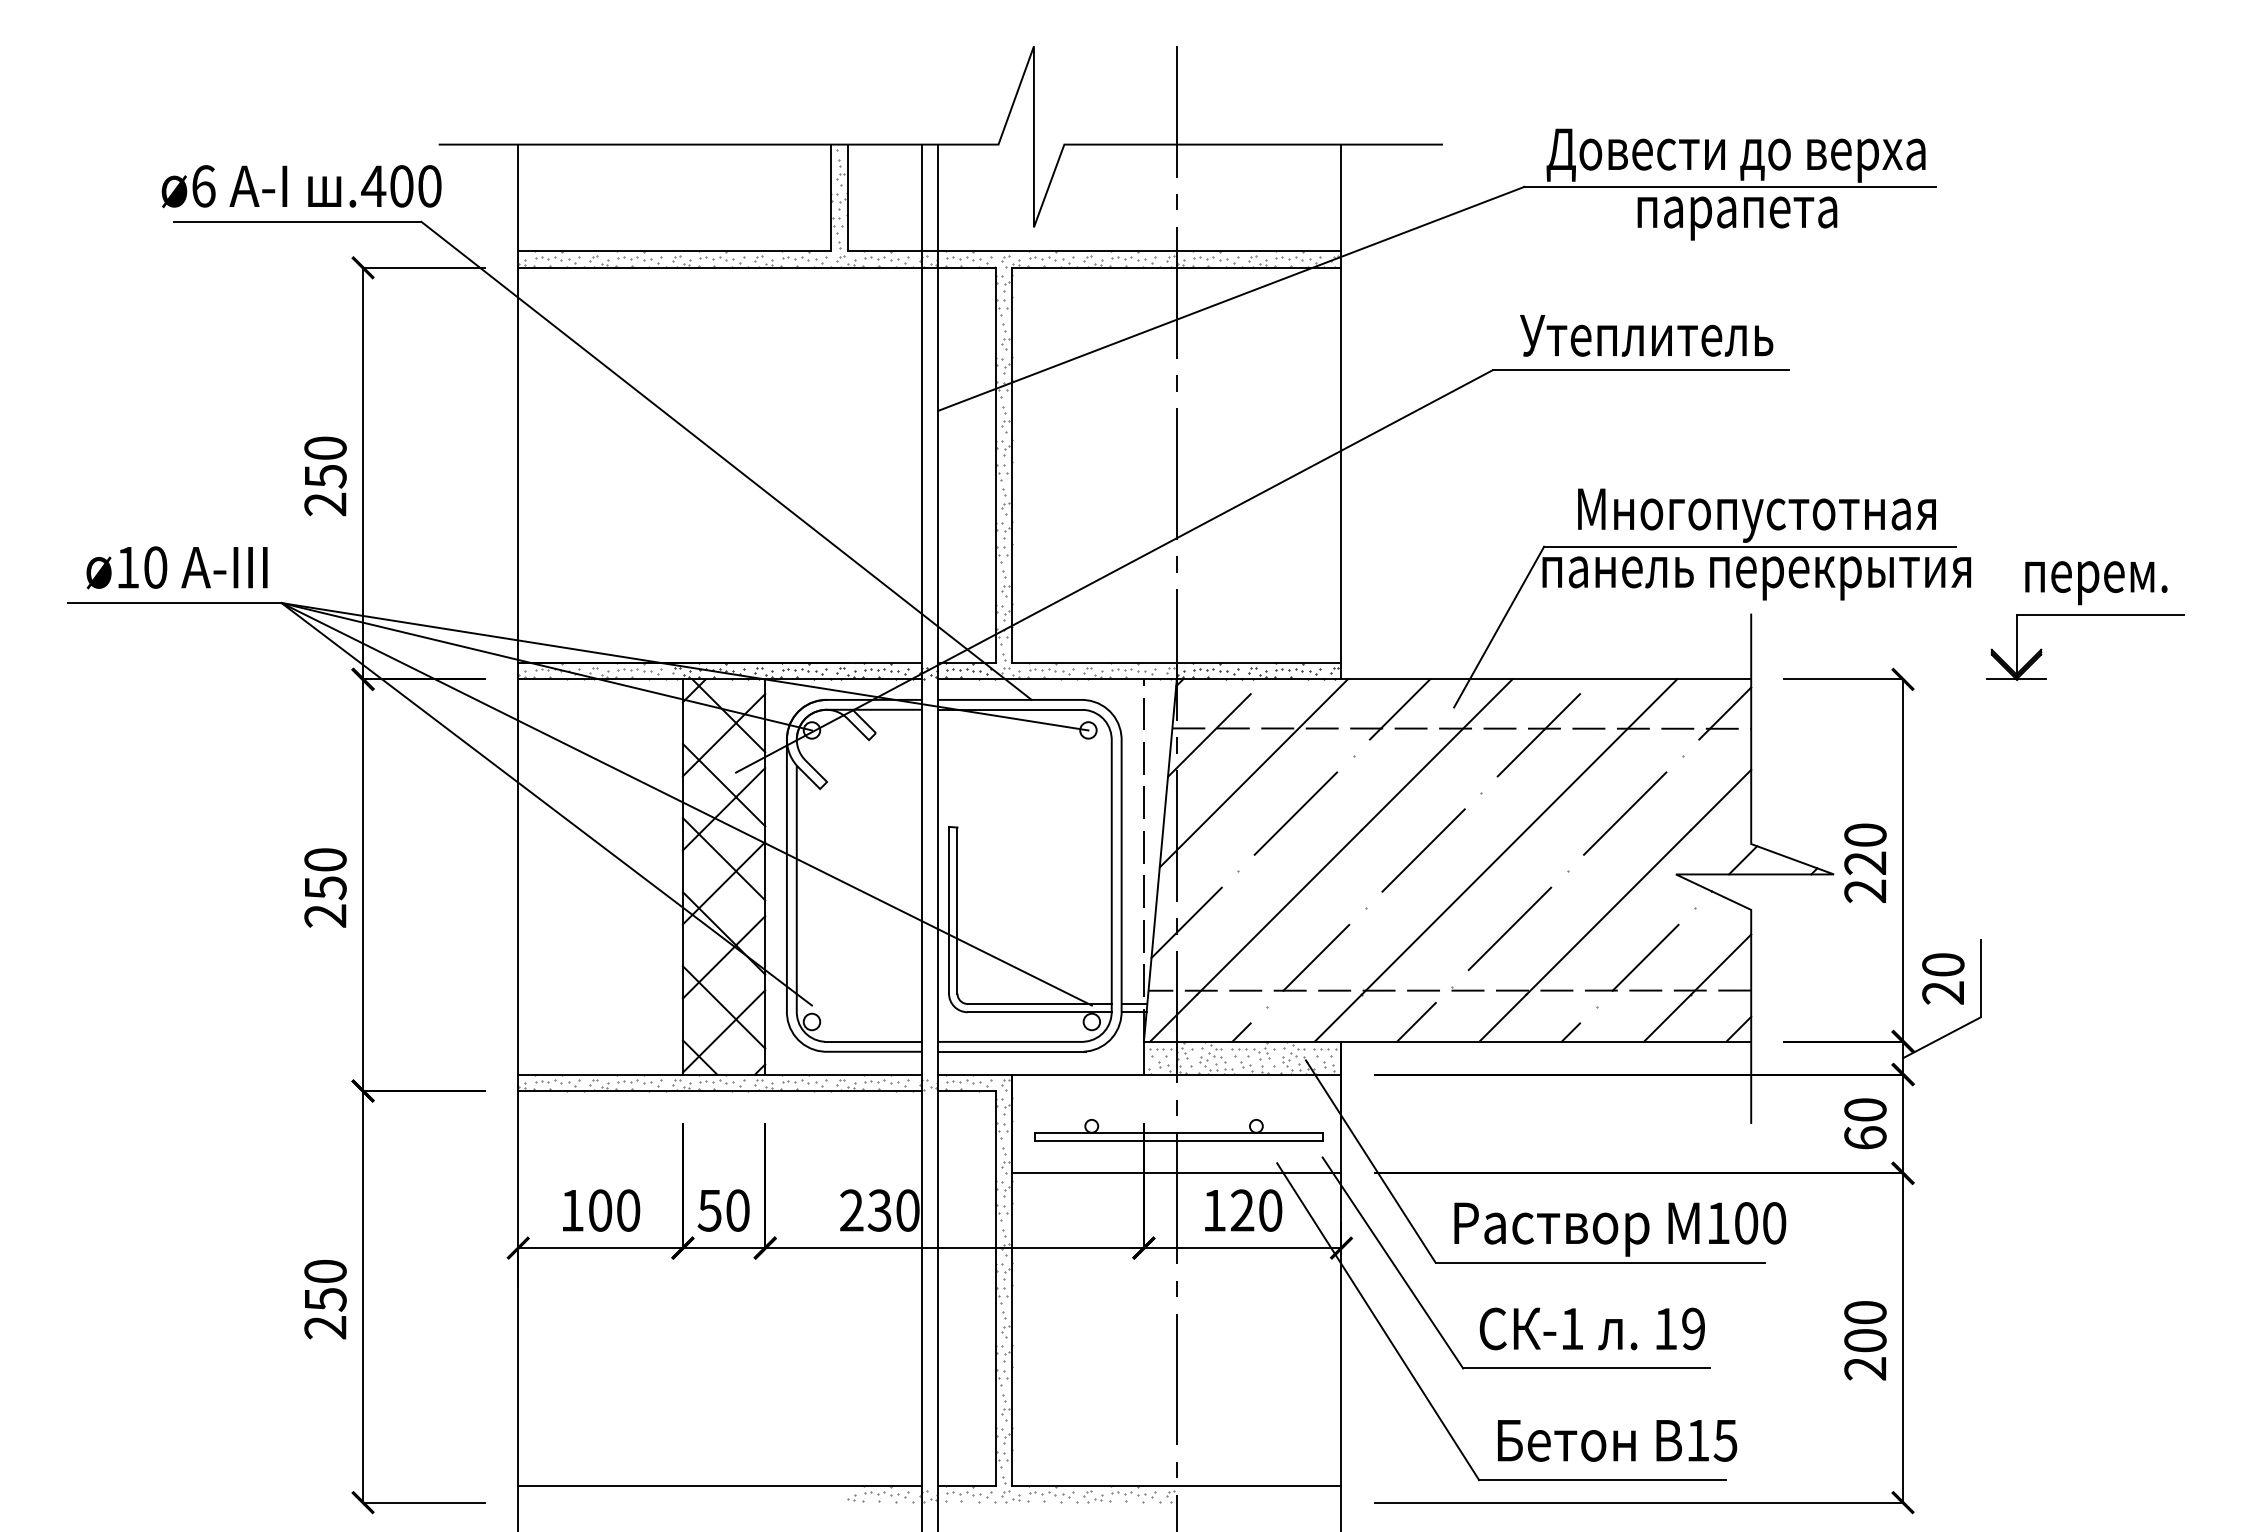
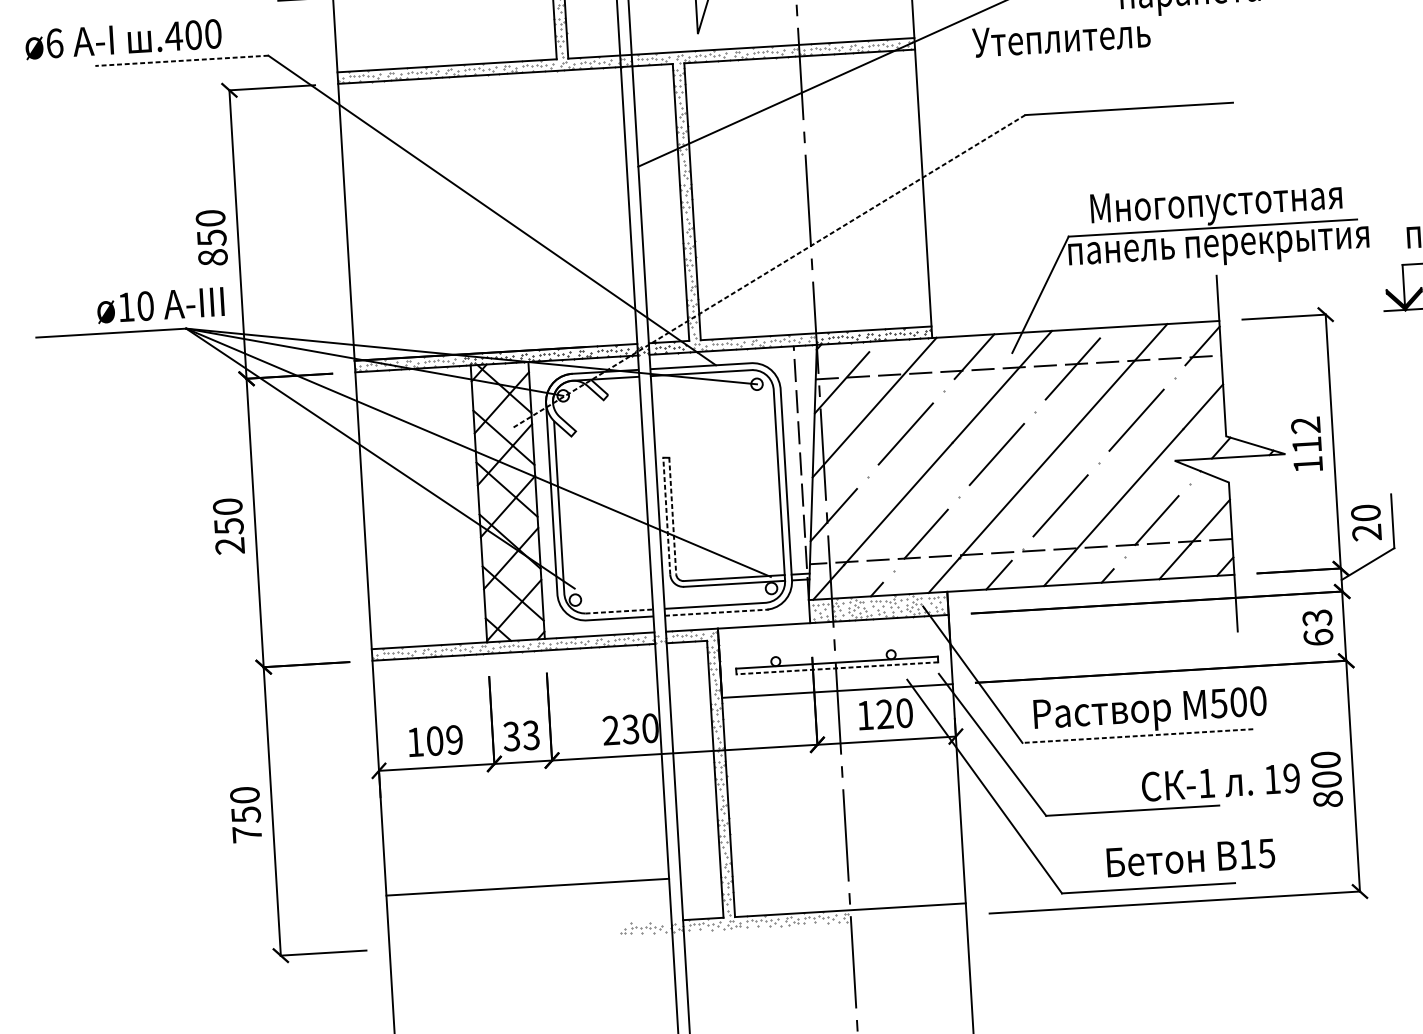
text: (301, 186) -> (123, 39), moved
line: (297, 221) -> (181, 60), solid -> dashed
text: (1646, 335) -> (1061, 37), moved
text: (325, 504) -> (212, 257), 250 -> 850
text: (176, 567) -> (160, 305), moved
line: (1114, 571) -> (768, 271), solid -> dashed
text: (1865, 862) -> (1307, 444), 220 -> 112
line: (949, 909) -> (667, 515), solid -> dashed
line: (957, 911) -> (672, 516), solid -> dashed
line: (873, 1041) -> (619, 611), solid -> dashed
line: (1012, 1051) -> (717, 612), solid -> dashed
text: (1865, 1110) -> (1317, 618), 60 -> 63
line: (1178, 1141) -> (837, 668), solid -> dashed
text: (628, 1210) -> (454, 739), 100 -> 109
text: (723, 1210) -> (521, 735), 50 -> 33
text: (1717, 1223) -> (1218, 703), 100 -> 500
line: (1600, 1262) -> (1137, 735), solid -> dashed
text: (325, 1327) -> (247, 834), 250 -> 750
text: (1591, 1328) -> (1220, 782), moved
text: (1865, 1368) -> (1328, 799), 200 -> 800
text: (1617, 1440) -> (1190, 857), moved
line: (719, 1486) -> (527, 887), moved

